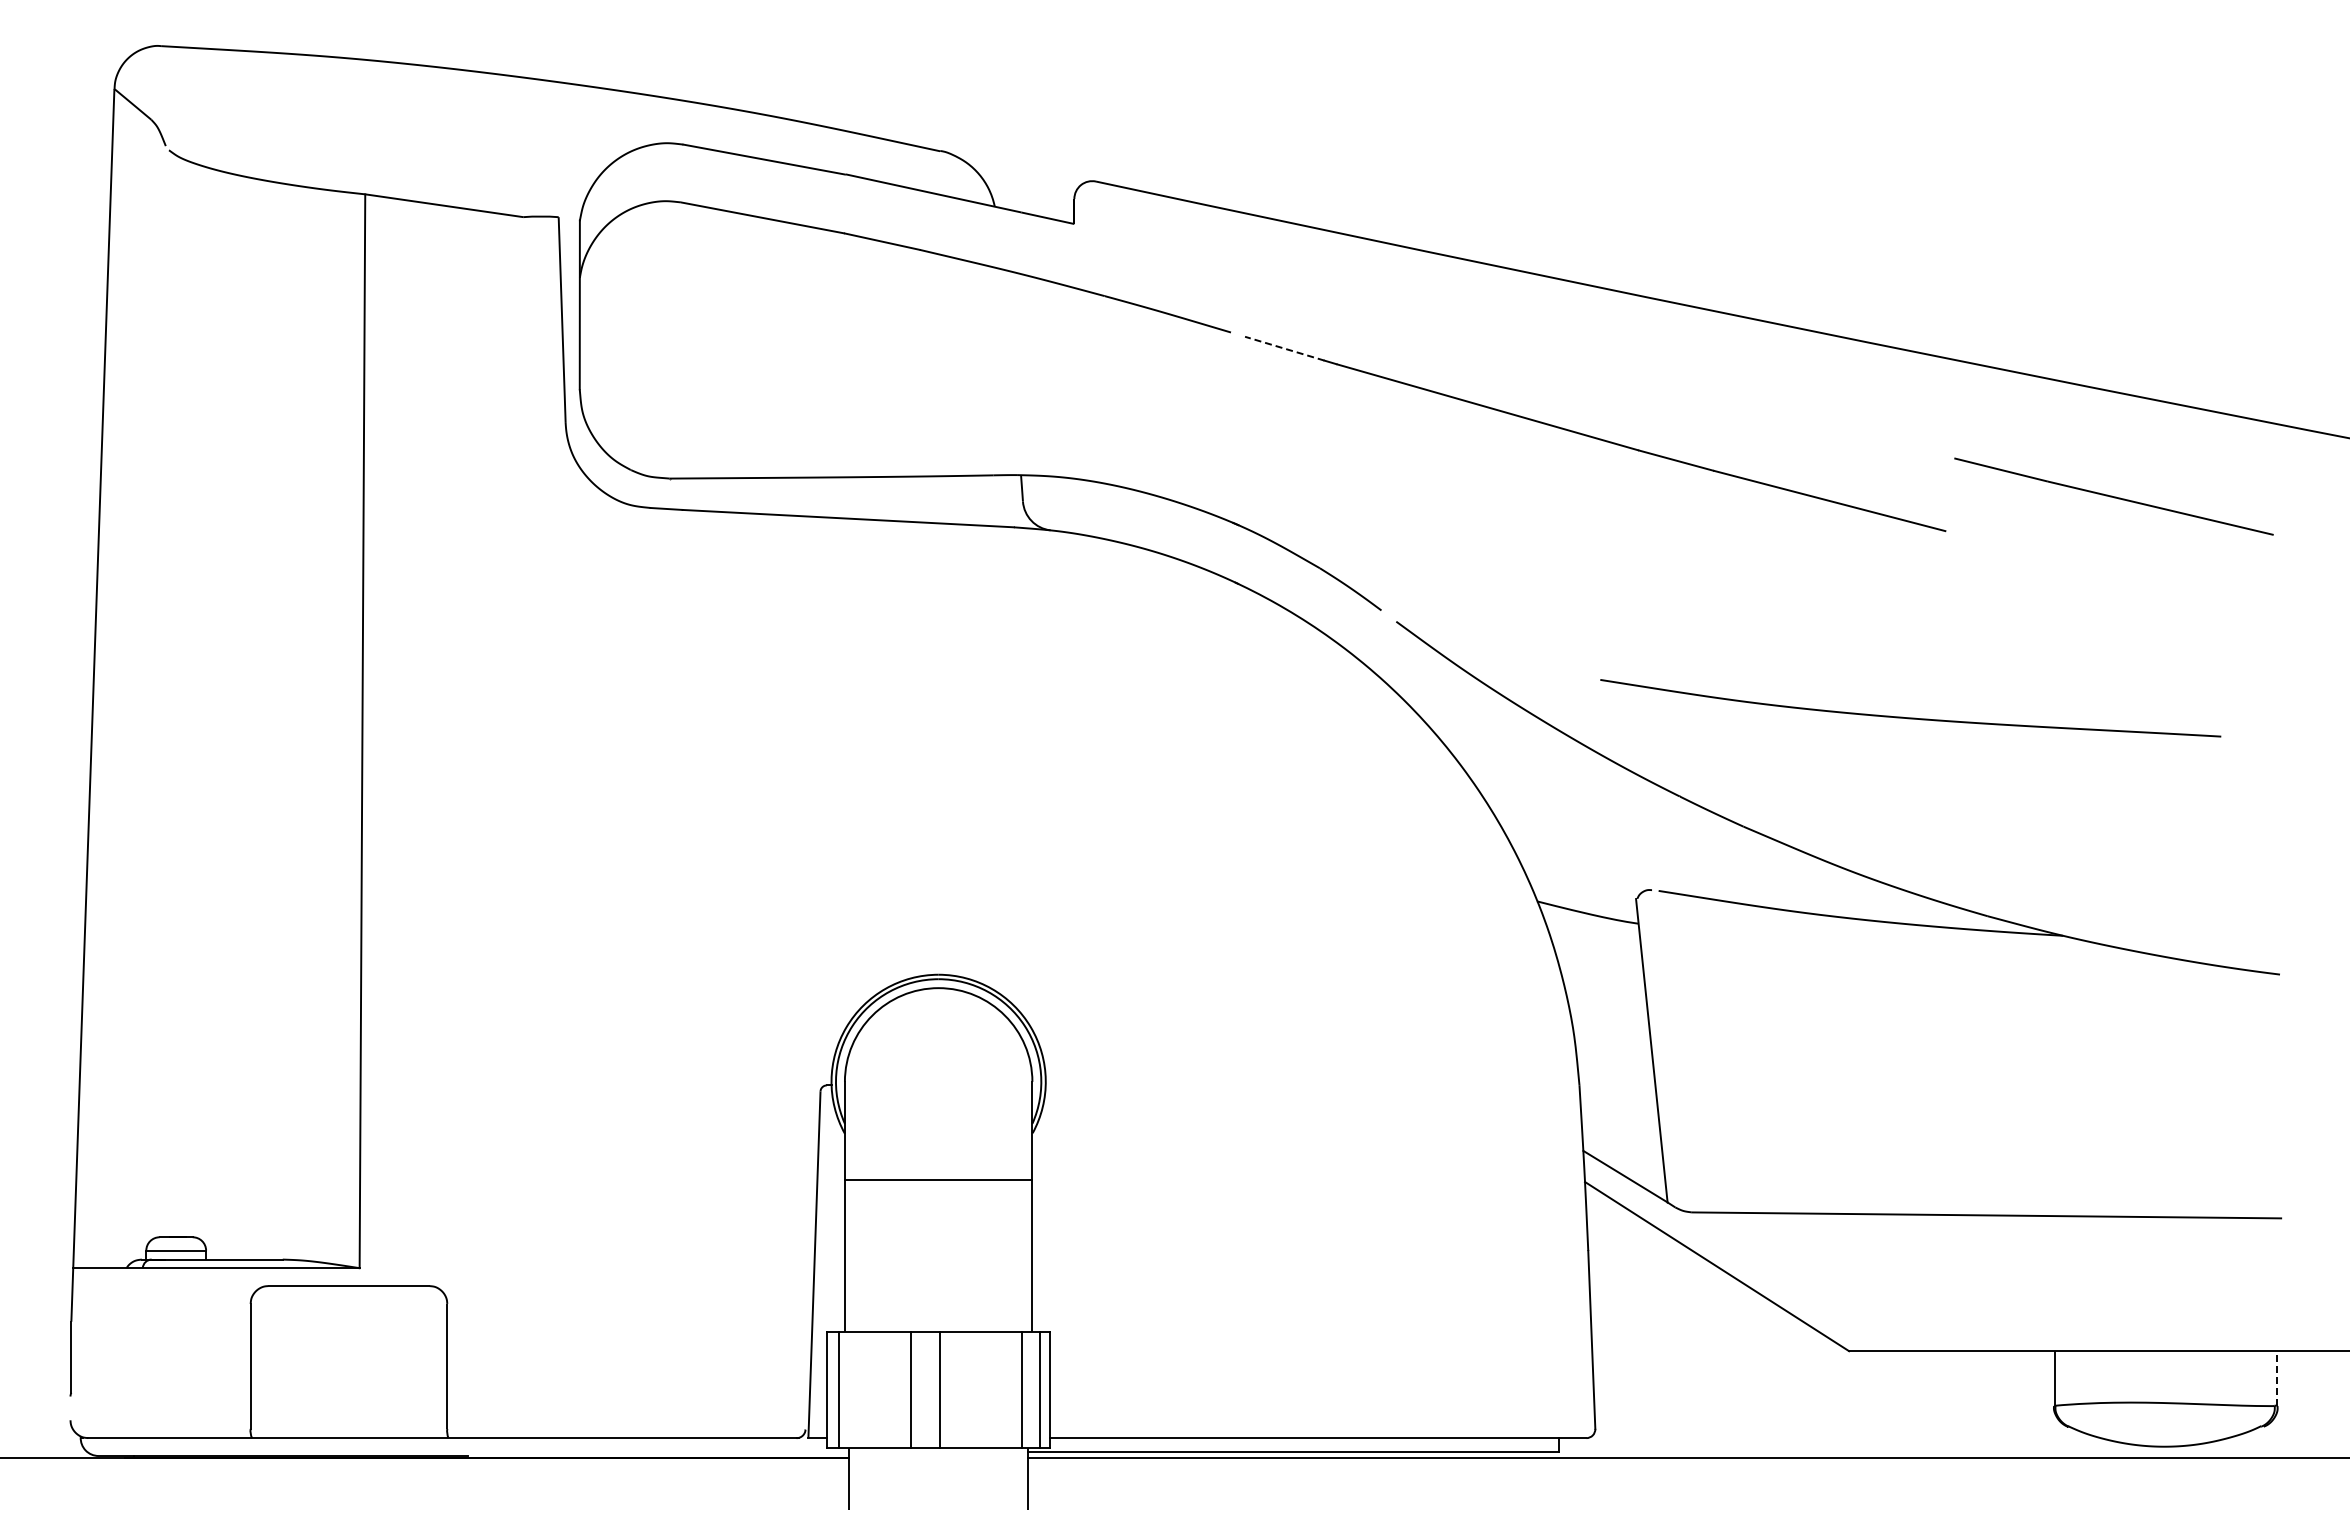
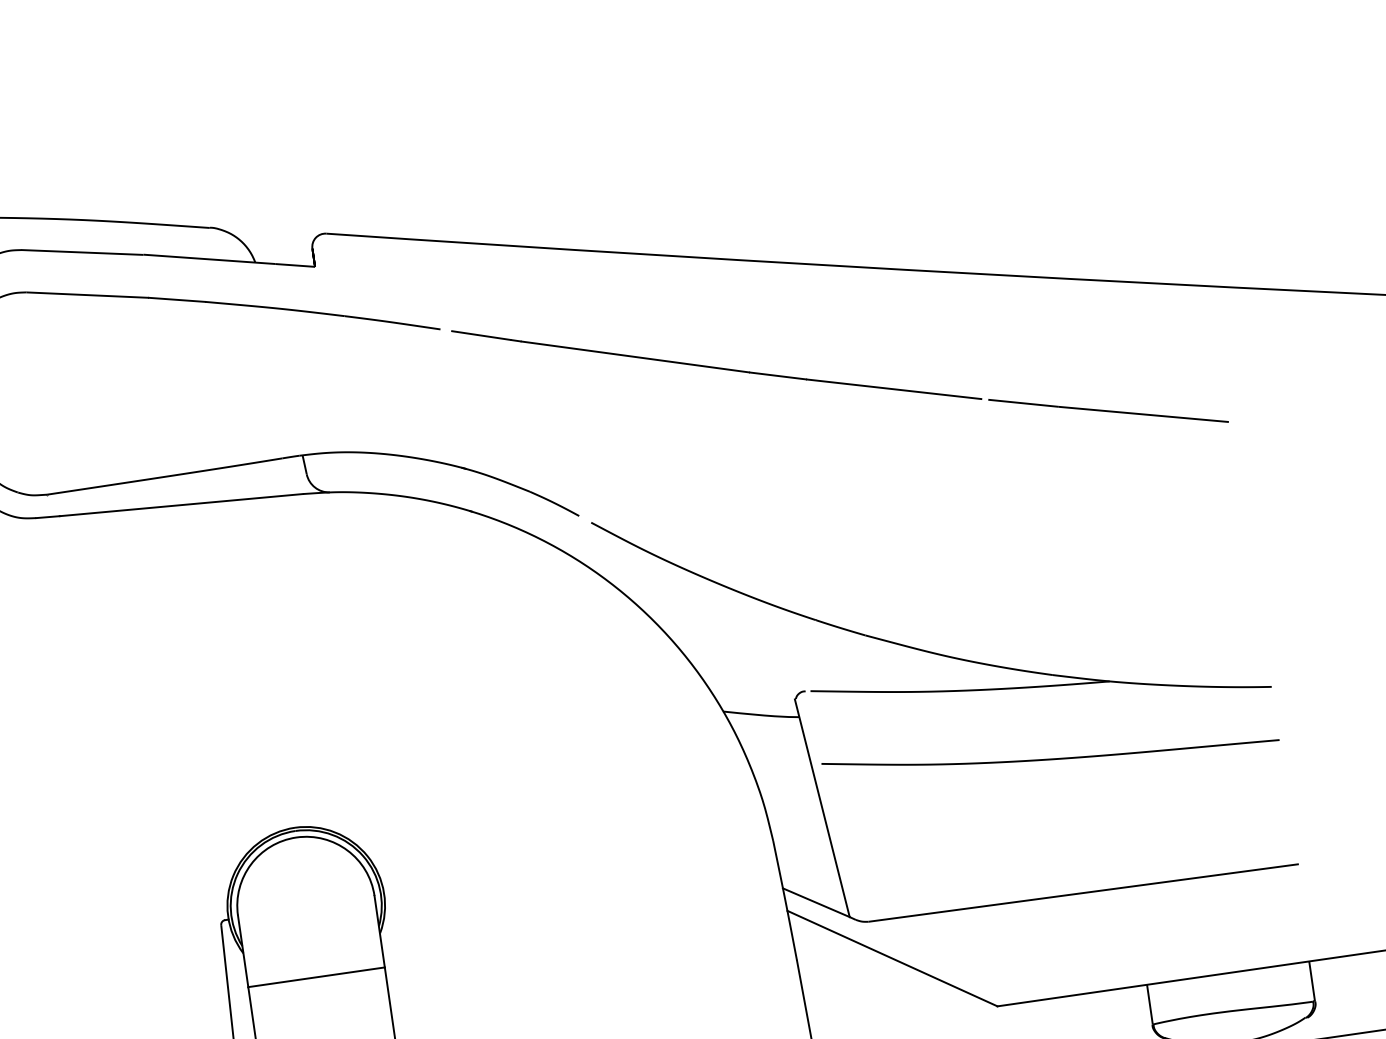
line: (1284, 348) -> (481, 335), dashed -> solid
line: (2113, 496) -> (1108, 410), moved
curve: (1910, 717) -> (1051, 758), moved
line: (2277, 1378) -> (1312, 981), dashed -> solid

